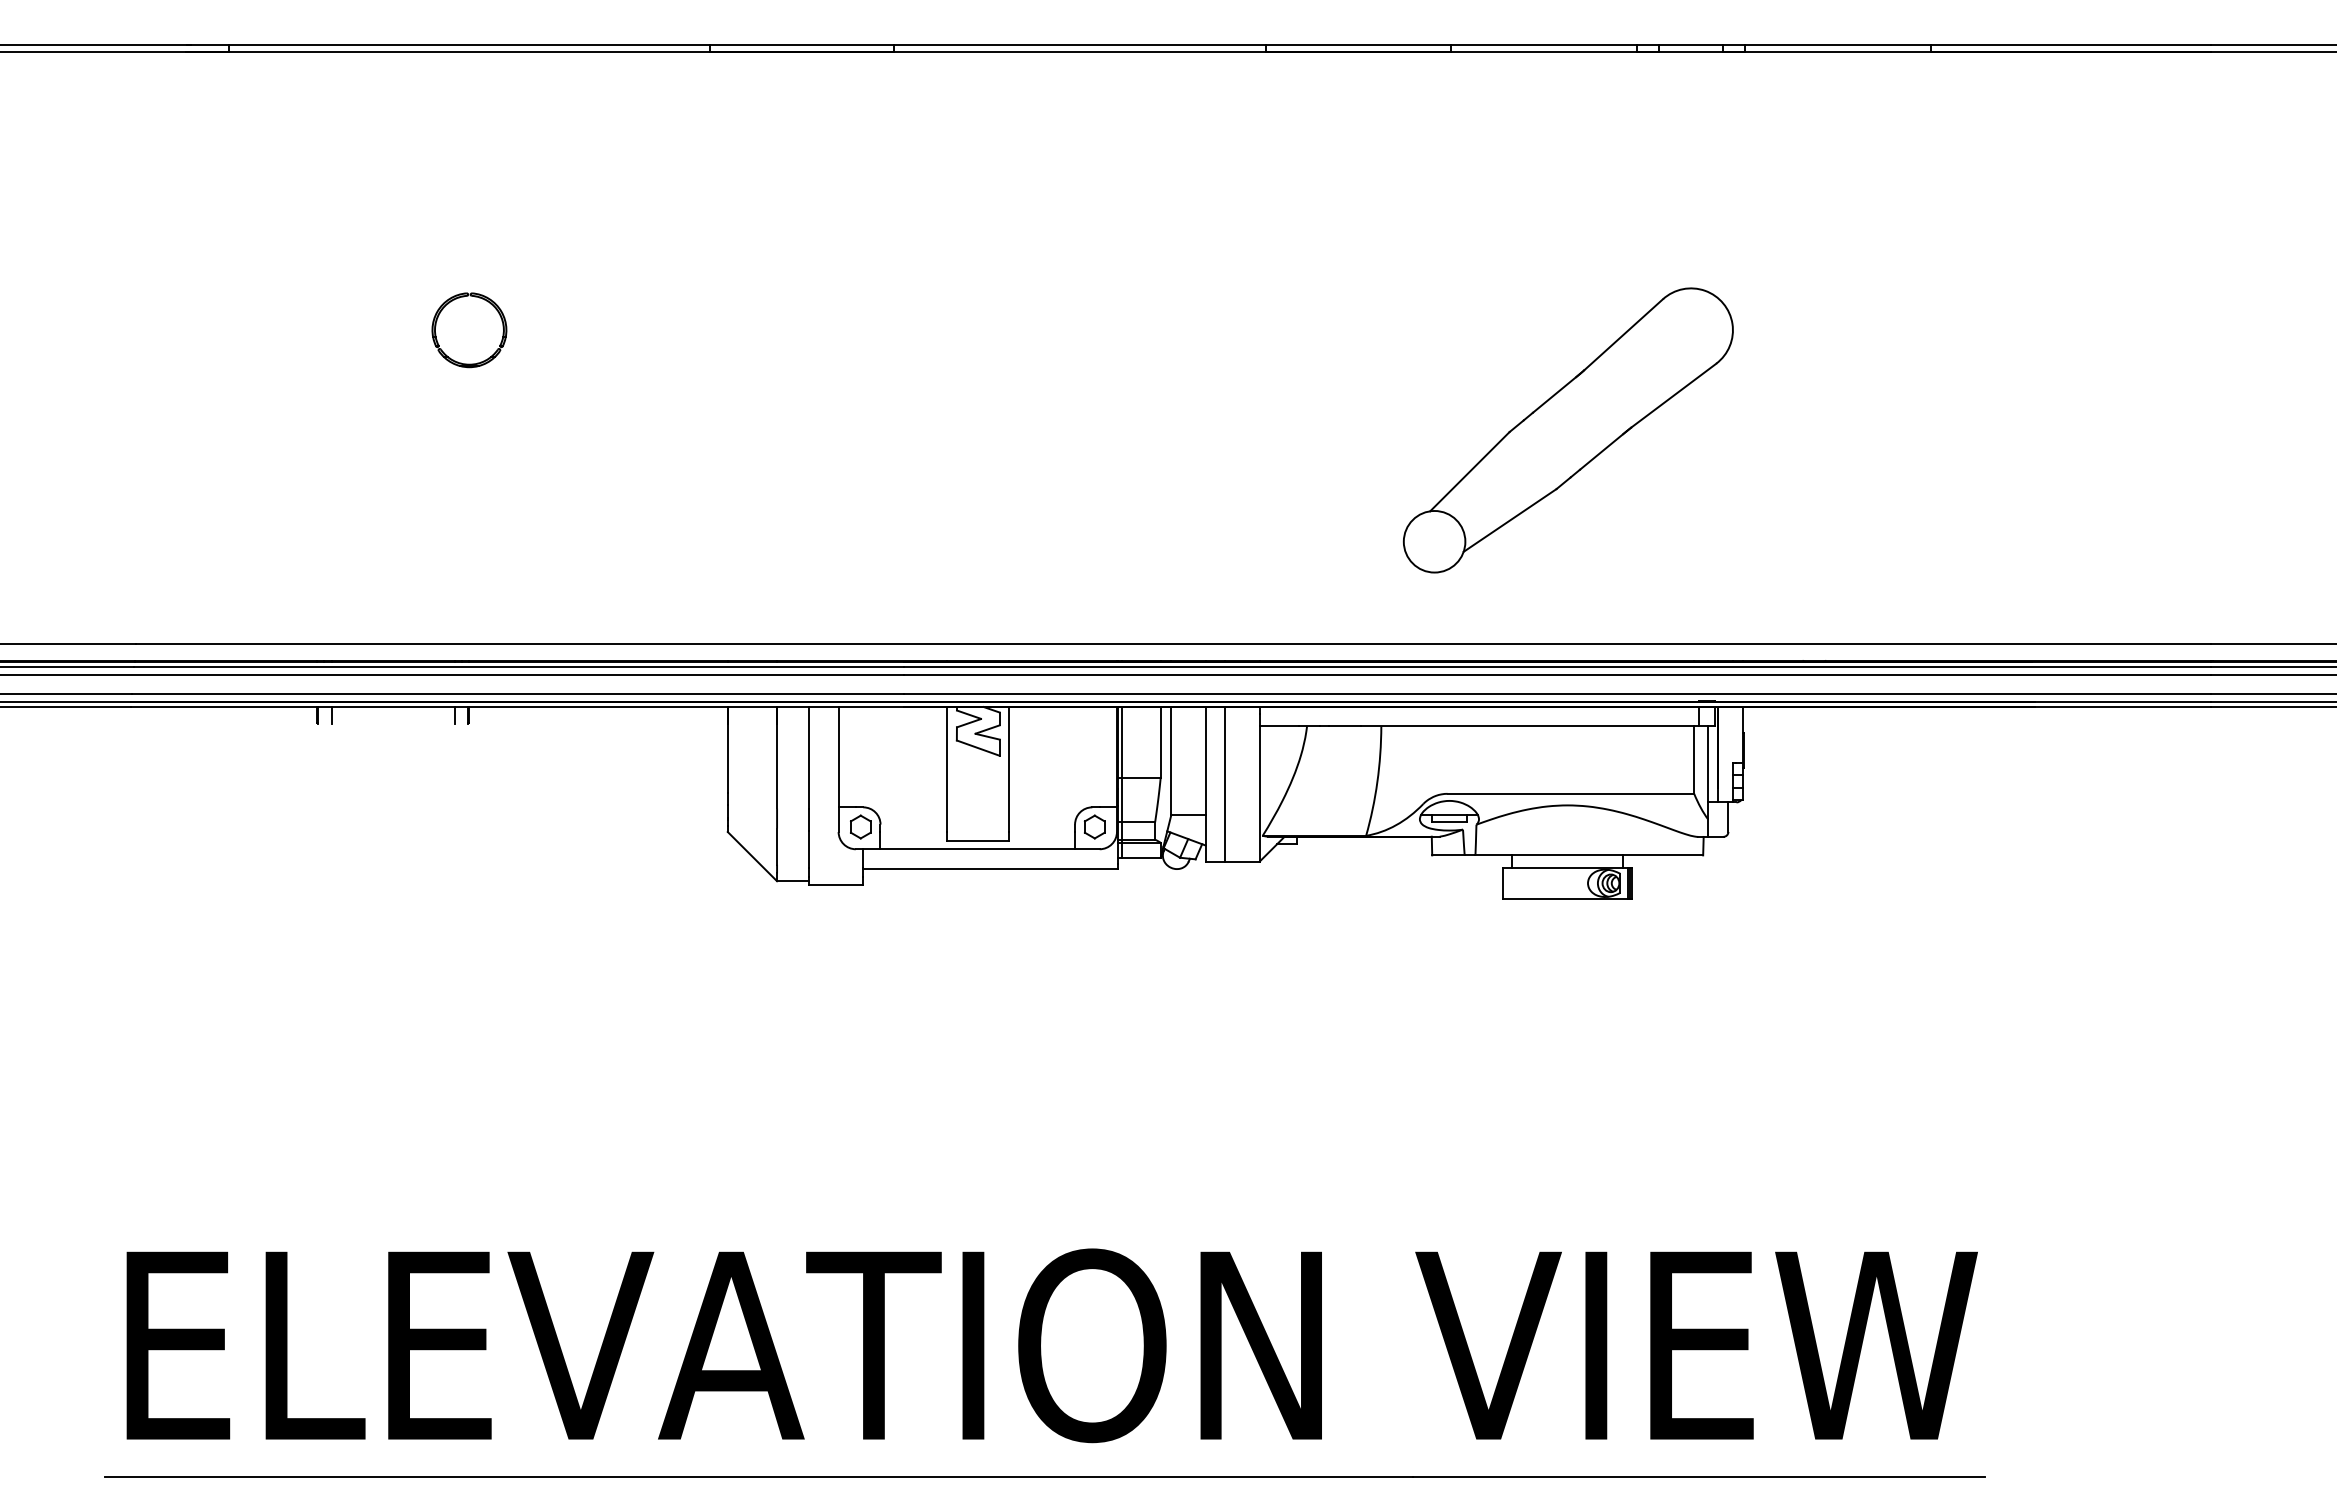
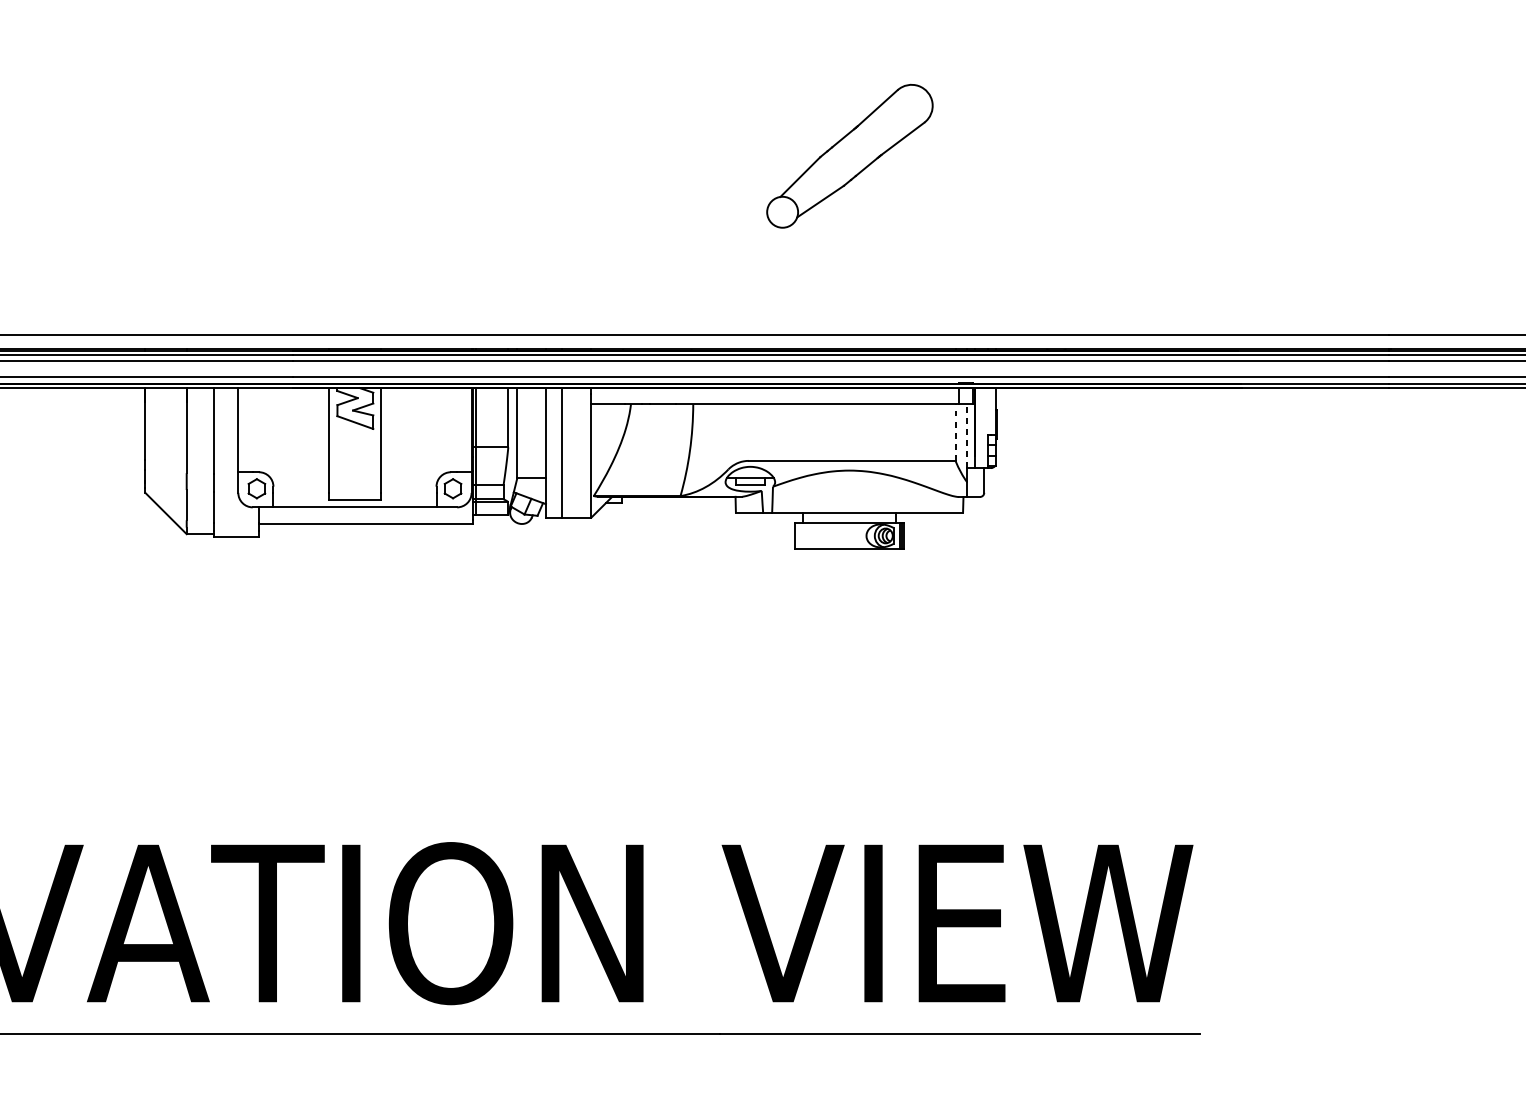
part: (1567, 430) -> (849, 156), size x0.6
line: (1694, 759) -> (955, 432), solid -> dashed
line: (1708, 763) -> (967, 435), solid -> dashed

